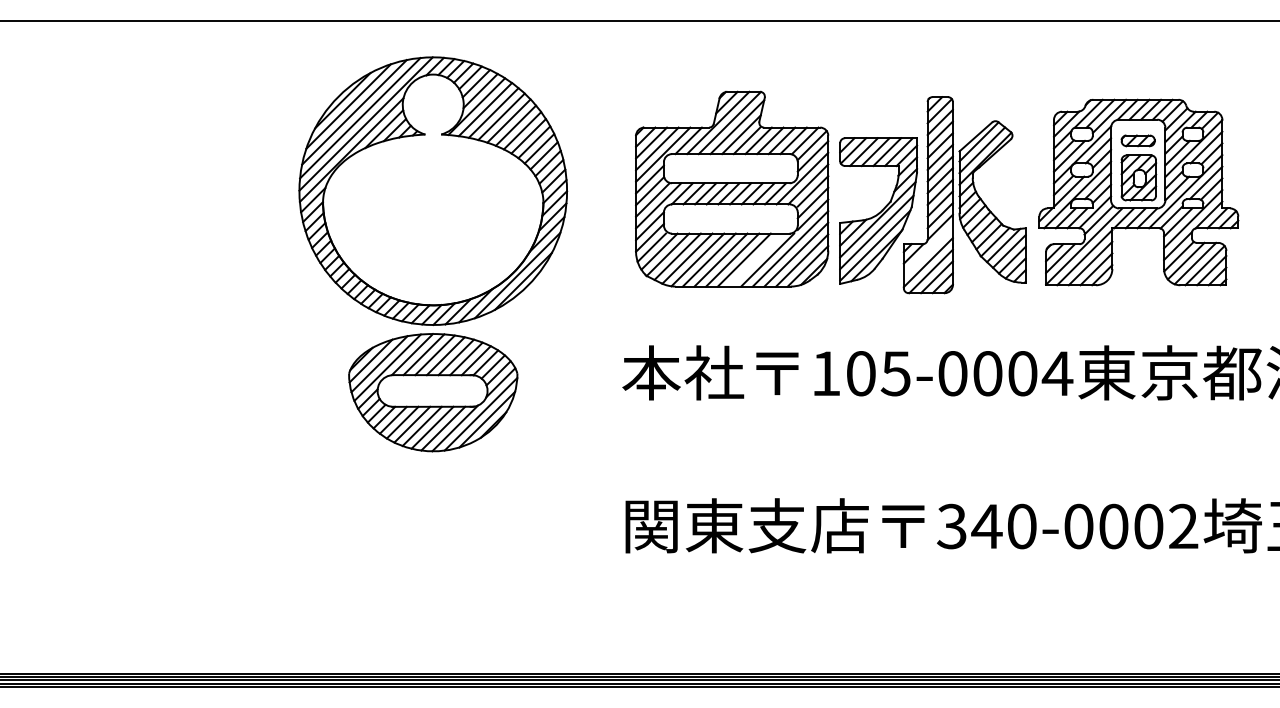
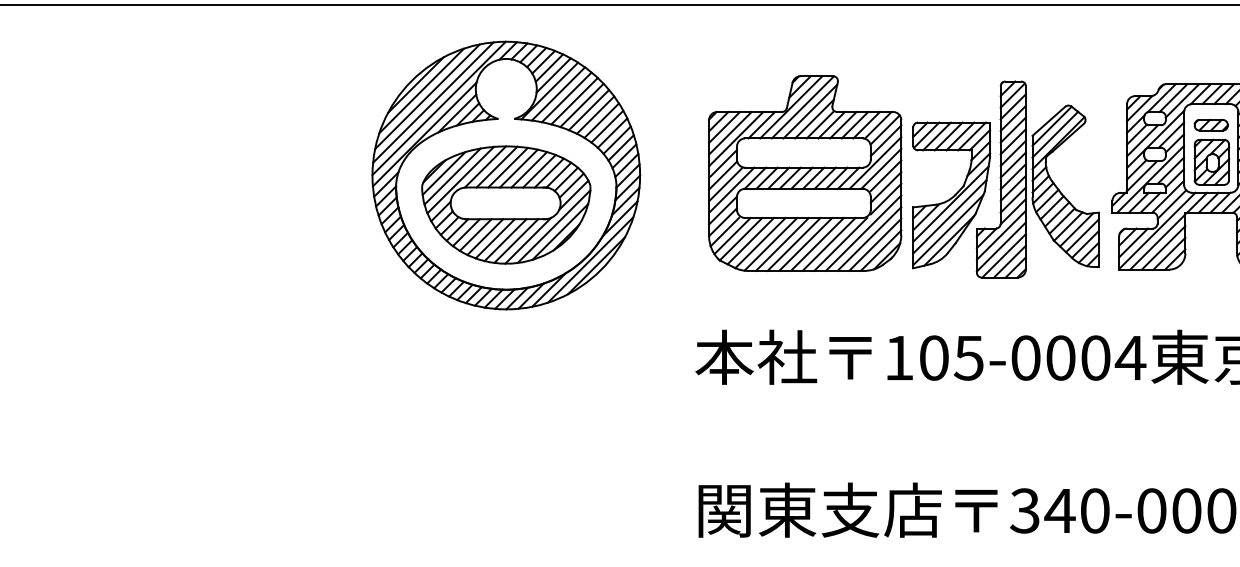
line: (927, 250) -> (1000, 234), added
line: (755, 259) -> (828, 243), added
part: (433, 392) -> (506, 204), moved

